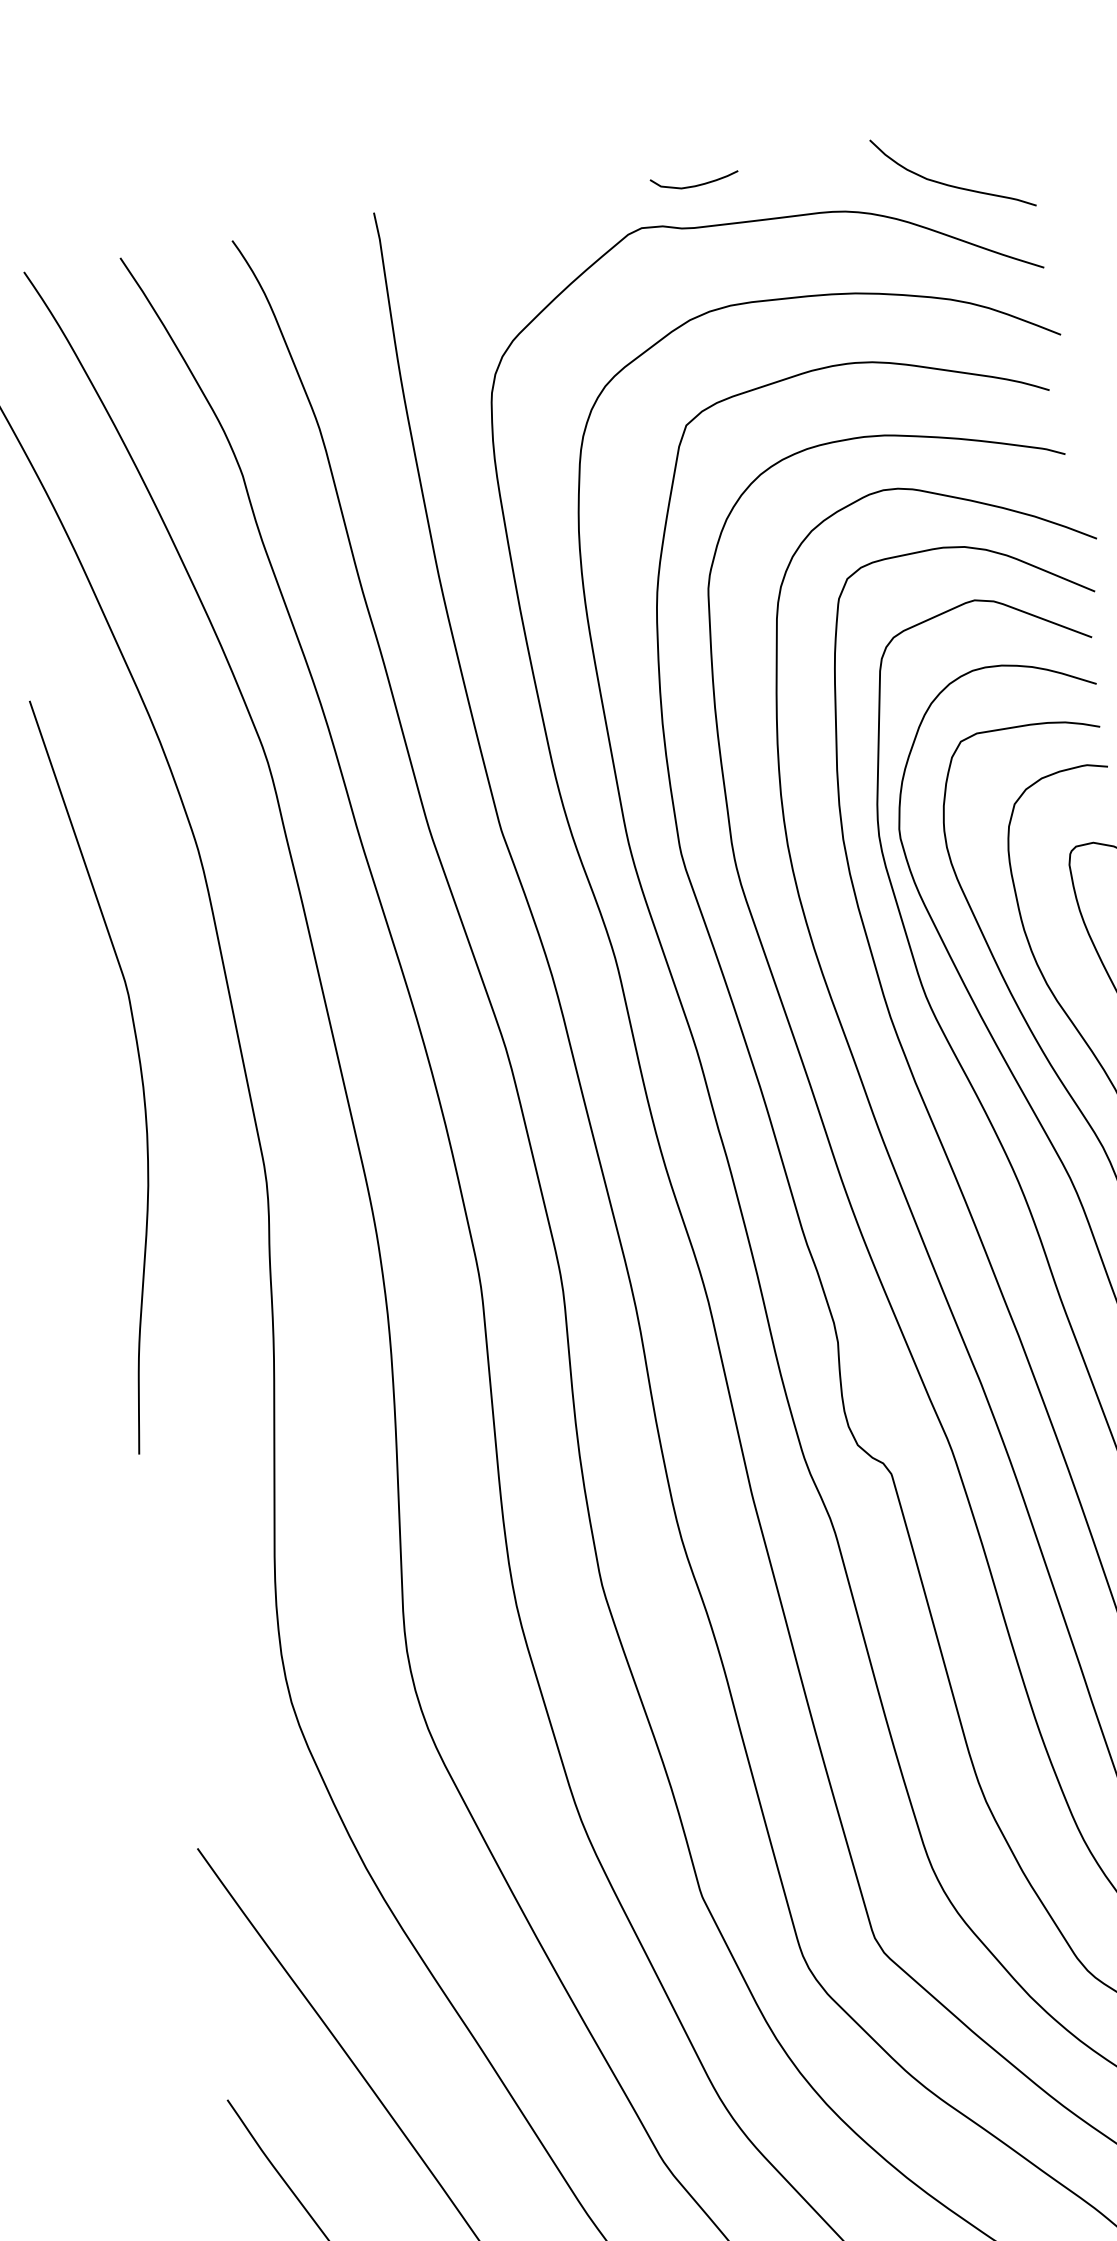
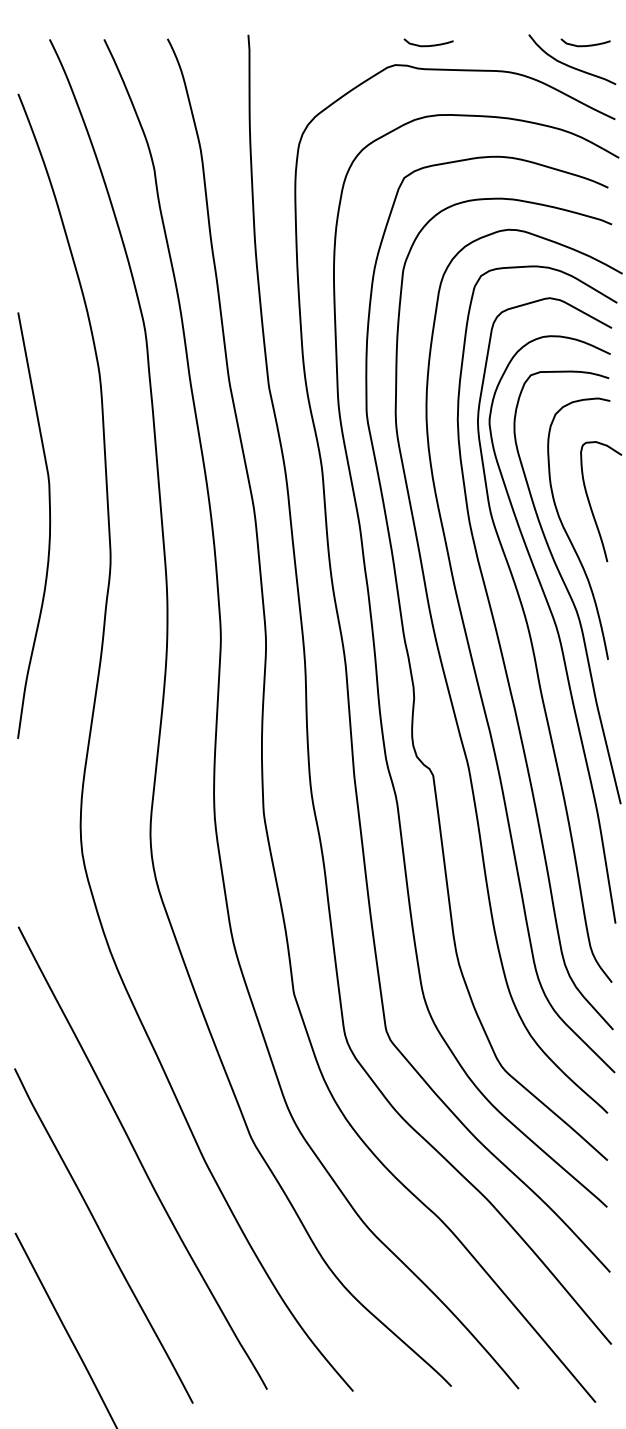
curve: (972, 144) -> (585, 45), added
curve: (139, 1069) -> (49, 525), moved

